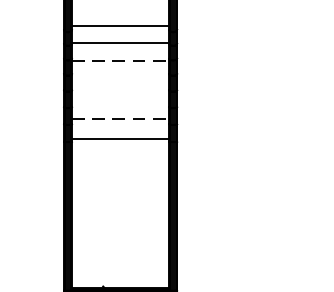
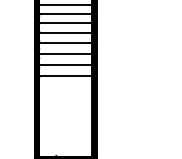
line: (120, 10) -> (65, 5), added
line: (120, 61) -> (65, 33), dashed -> solid
line: (120, 79) -> (65, 43), added
line: (120, 98) -> (65, 53), added
line: (120, 118) -> (65, 64), dashed -> solid

